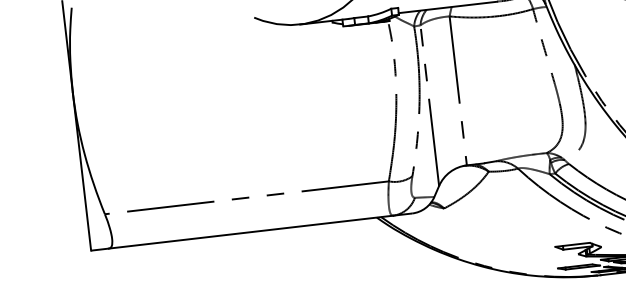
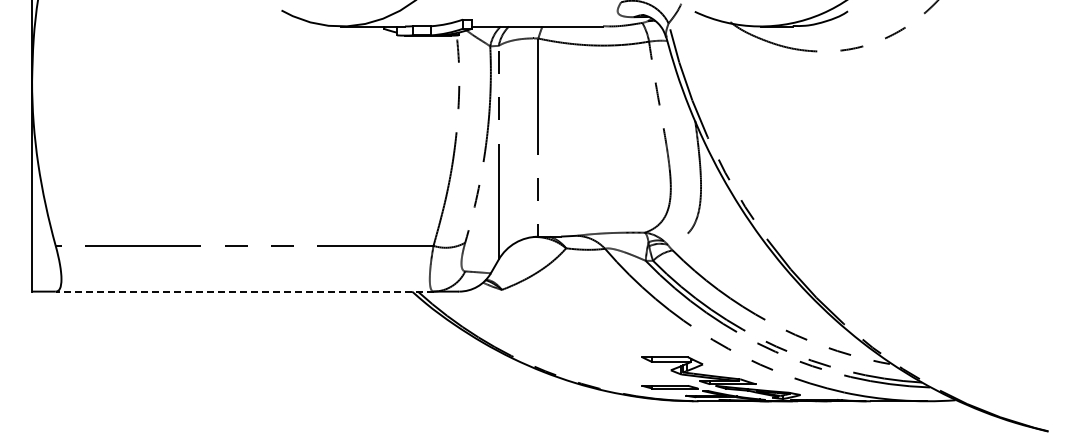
line: (250, 232) -> (244, 291), solid -> dashed

